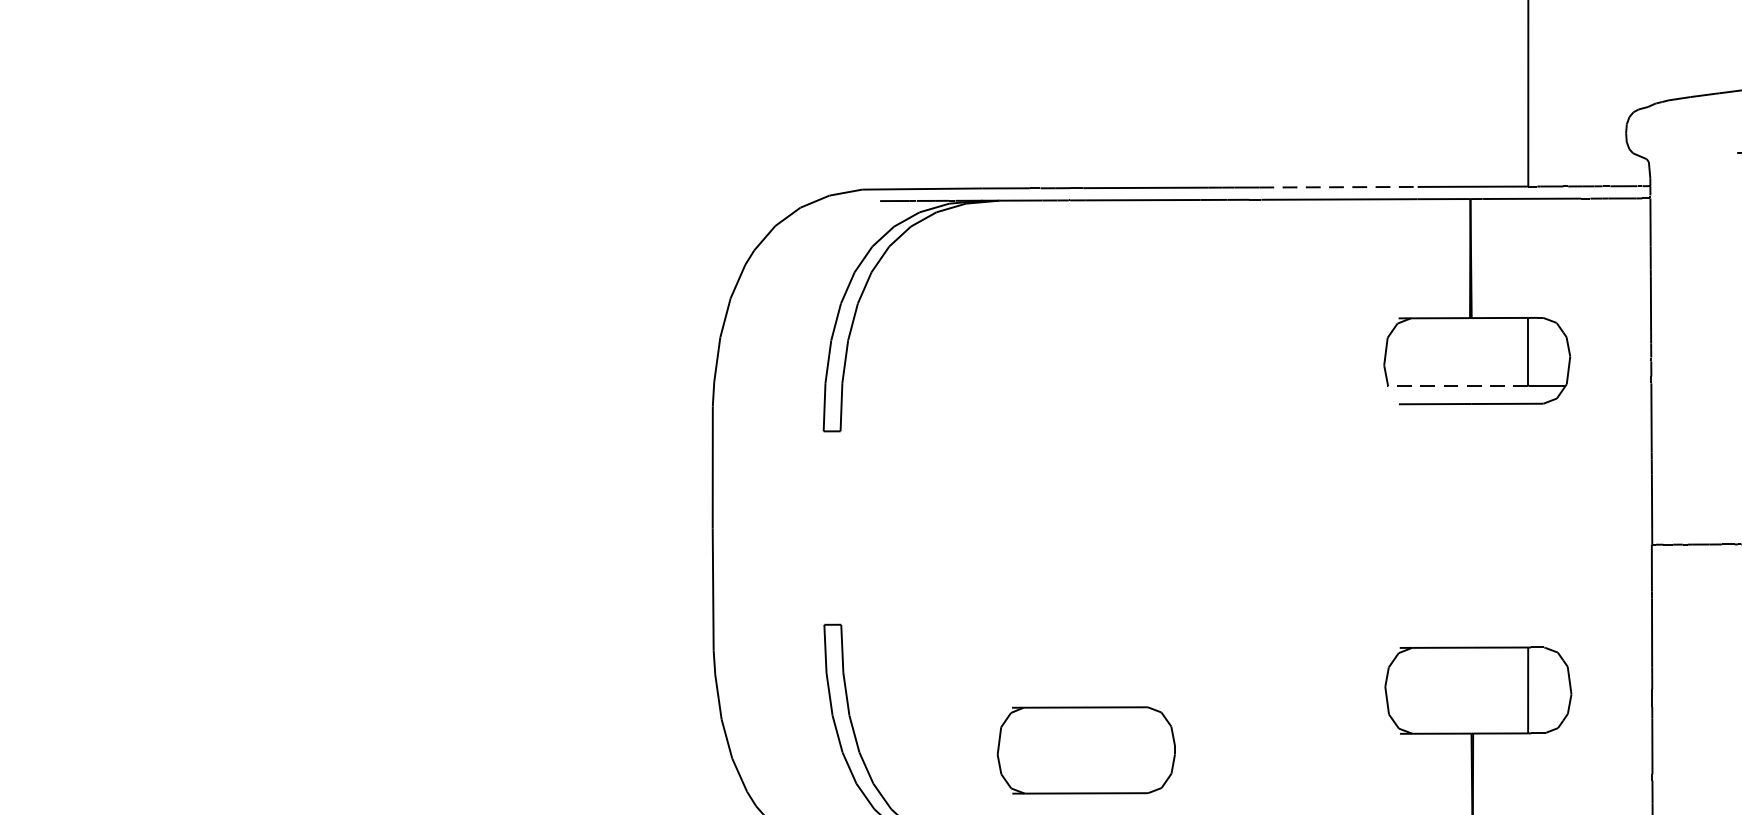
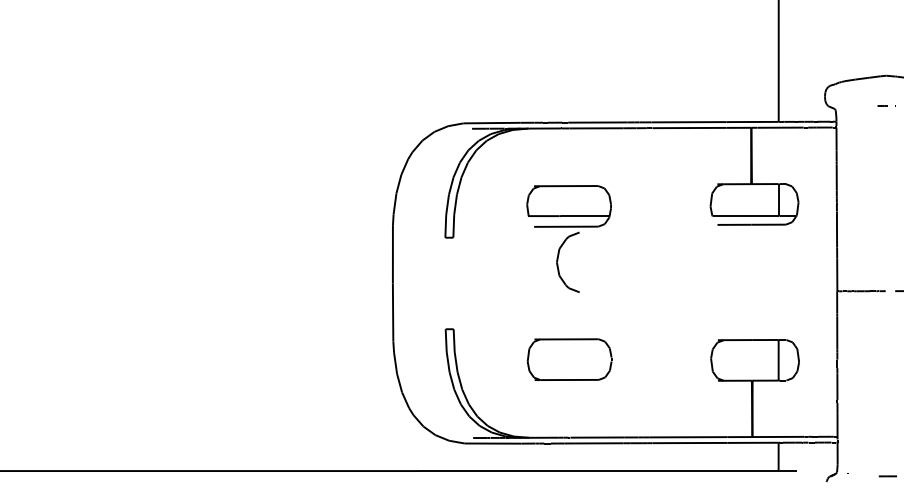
line: (1339, 187) -> (689, 122), dashed -> solid
line: (1458, 386) -> (745, 216), dashed -> solid
part: (1083, 435) -> (568, 239), added
part: (1086, 750) -> (569, 359), moved

